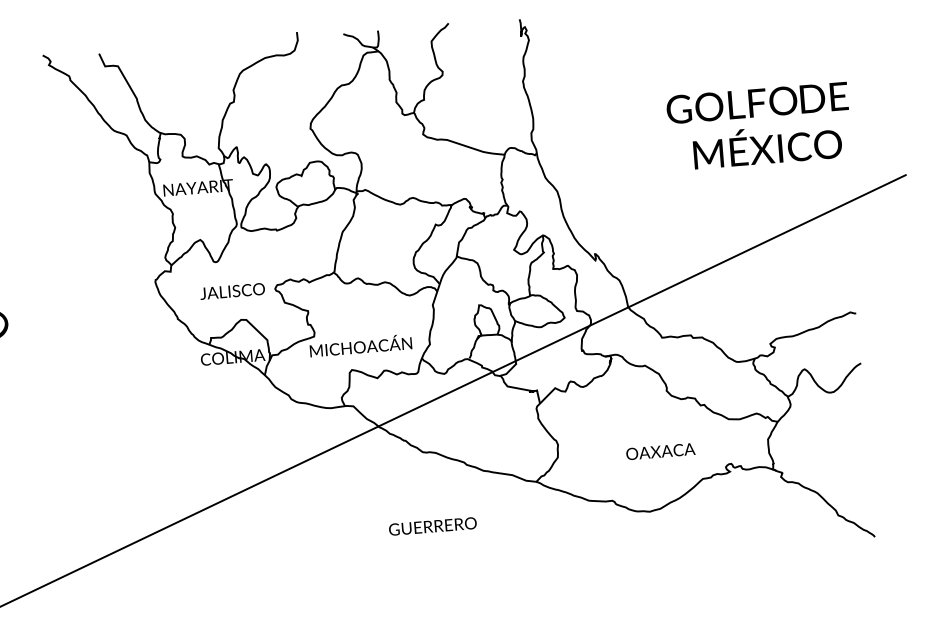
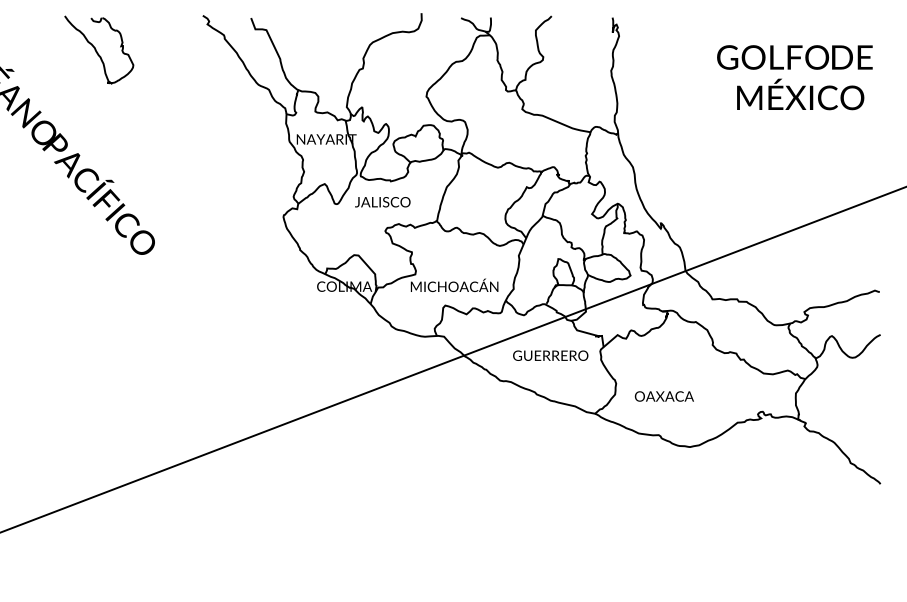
text: (758, 126) -> (794, 77), moved
text: (232, 291) -> (382, 202), moved
text: (659, 451) -> (663, 396), moved
text: (432, 526) -> (550, 355), moved

